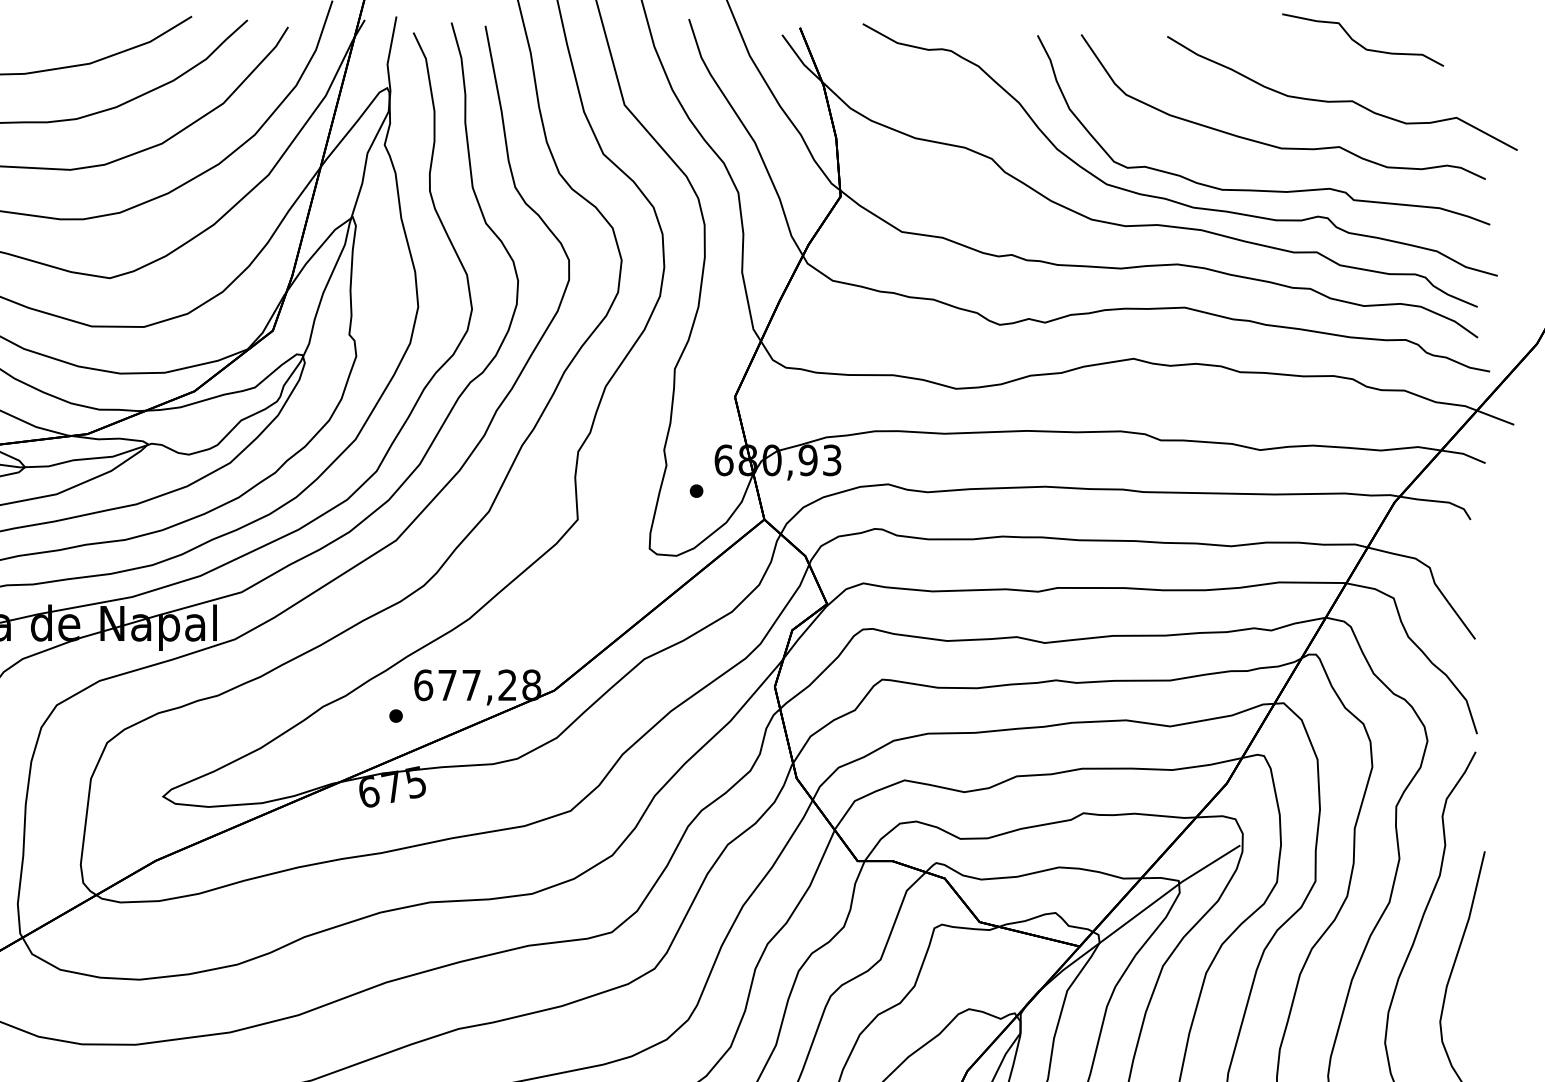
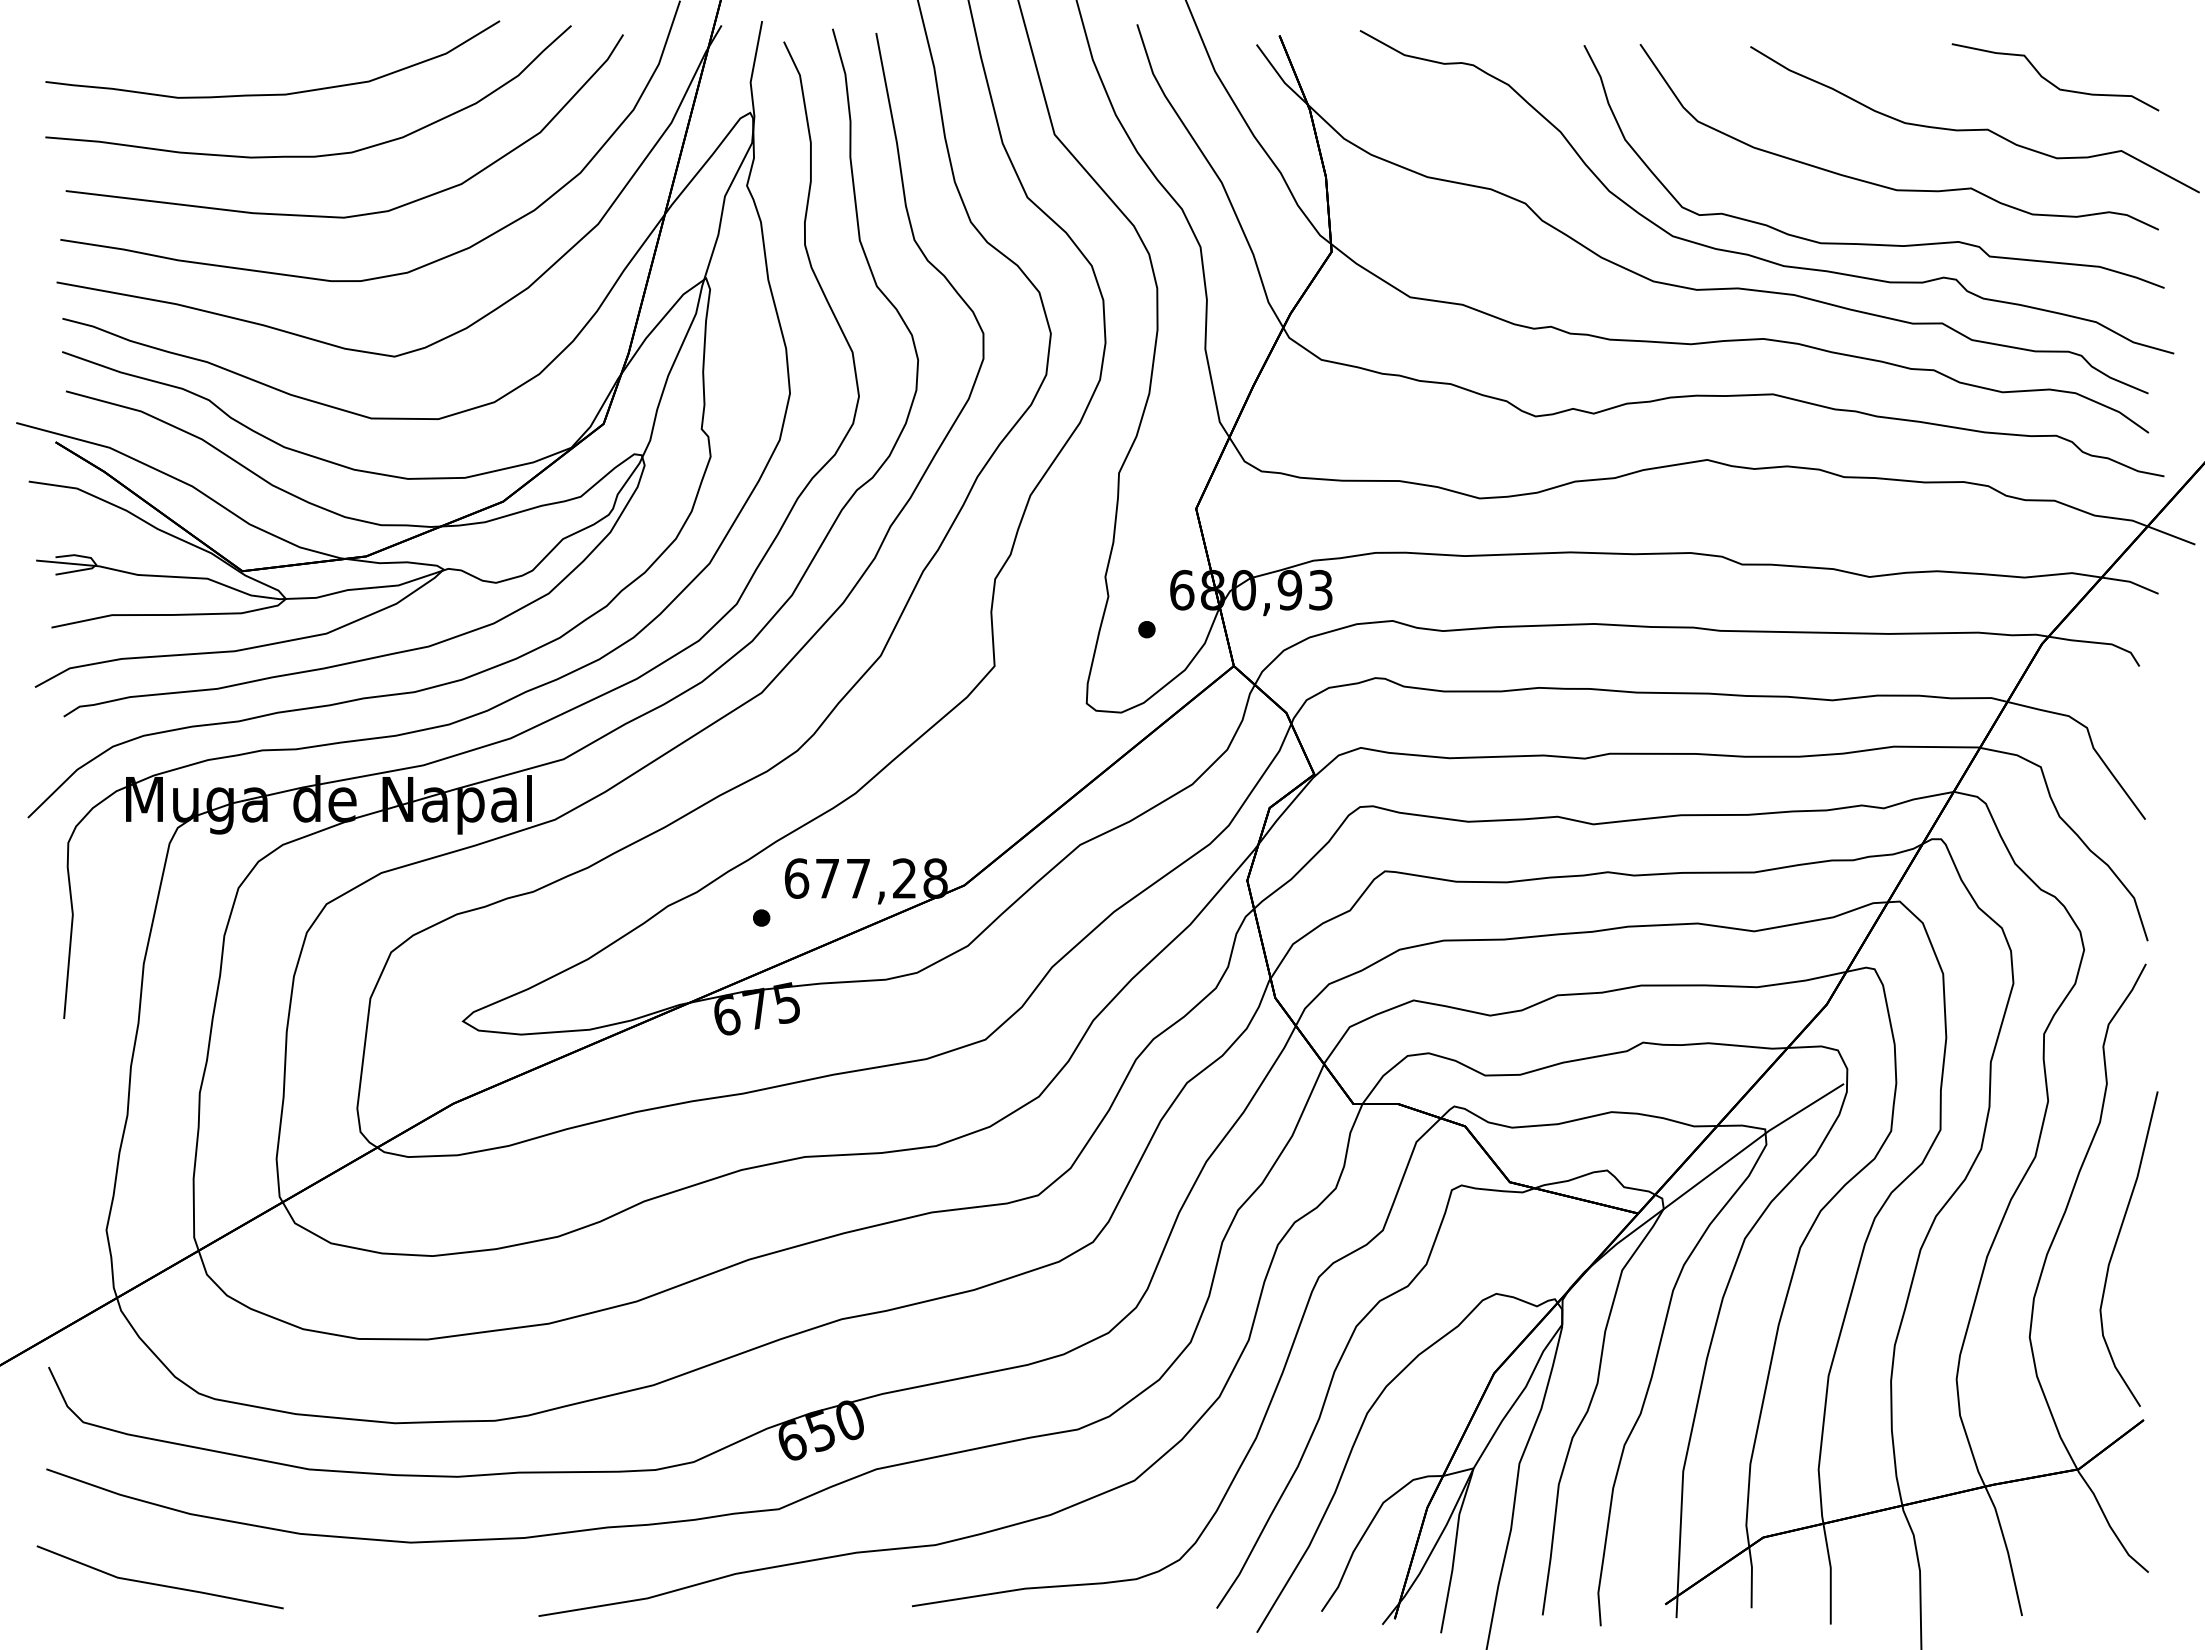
curve: (1361, 44) -> (2053, 83), moved

